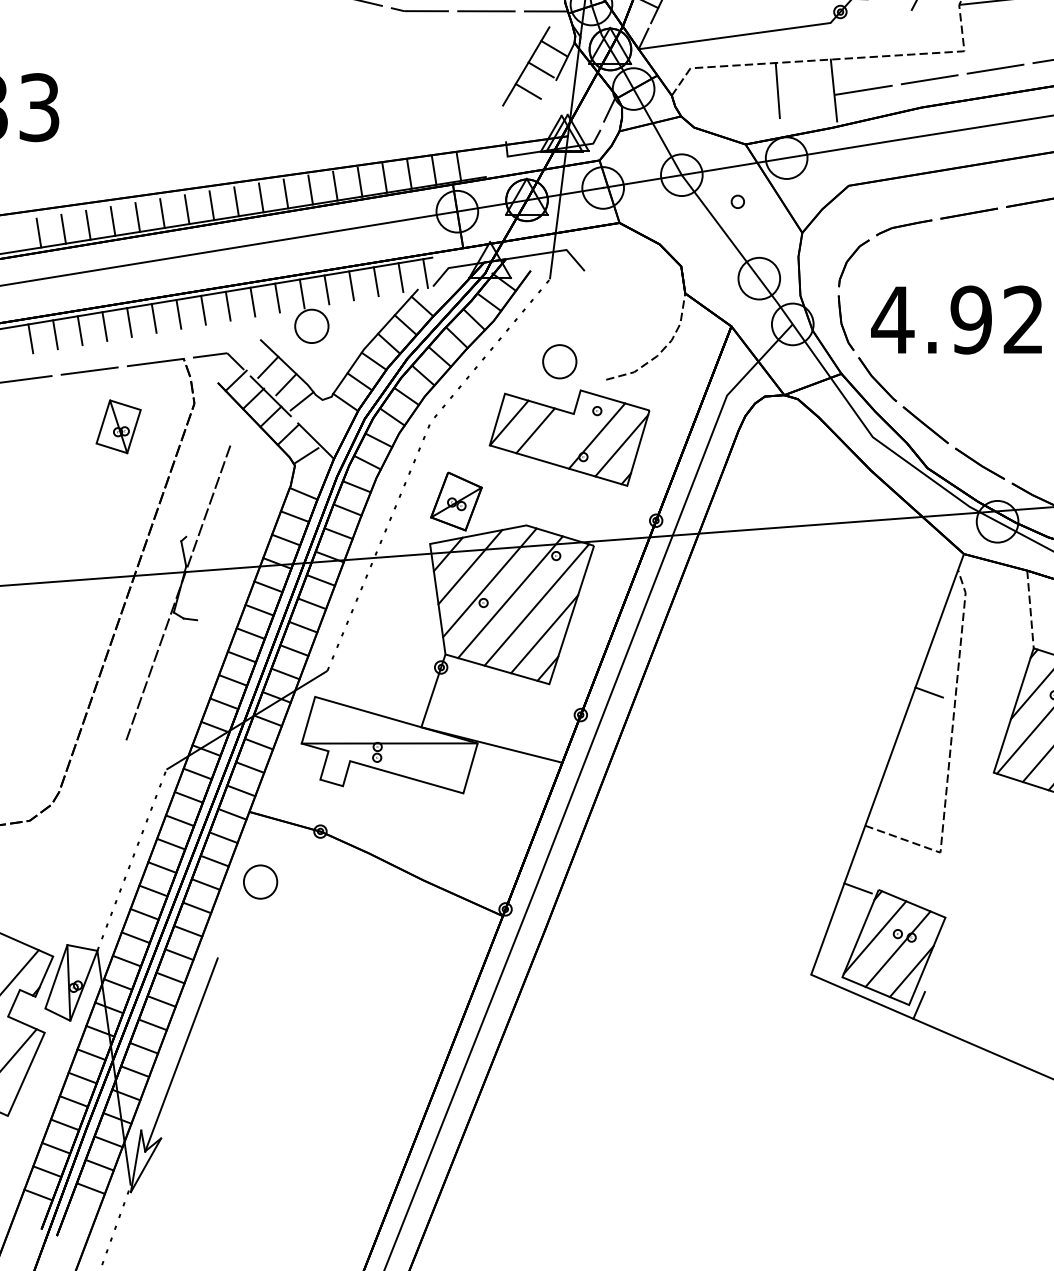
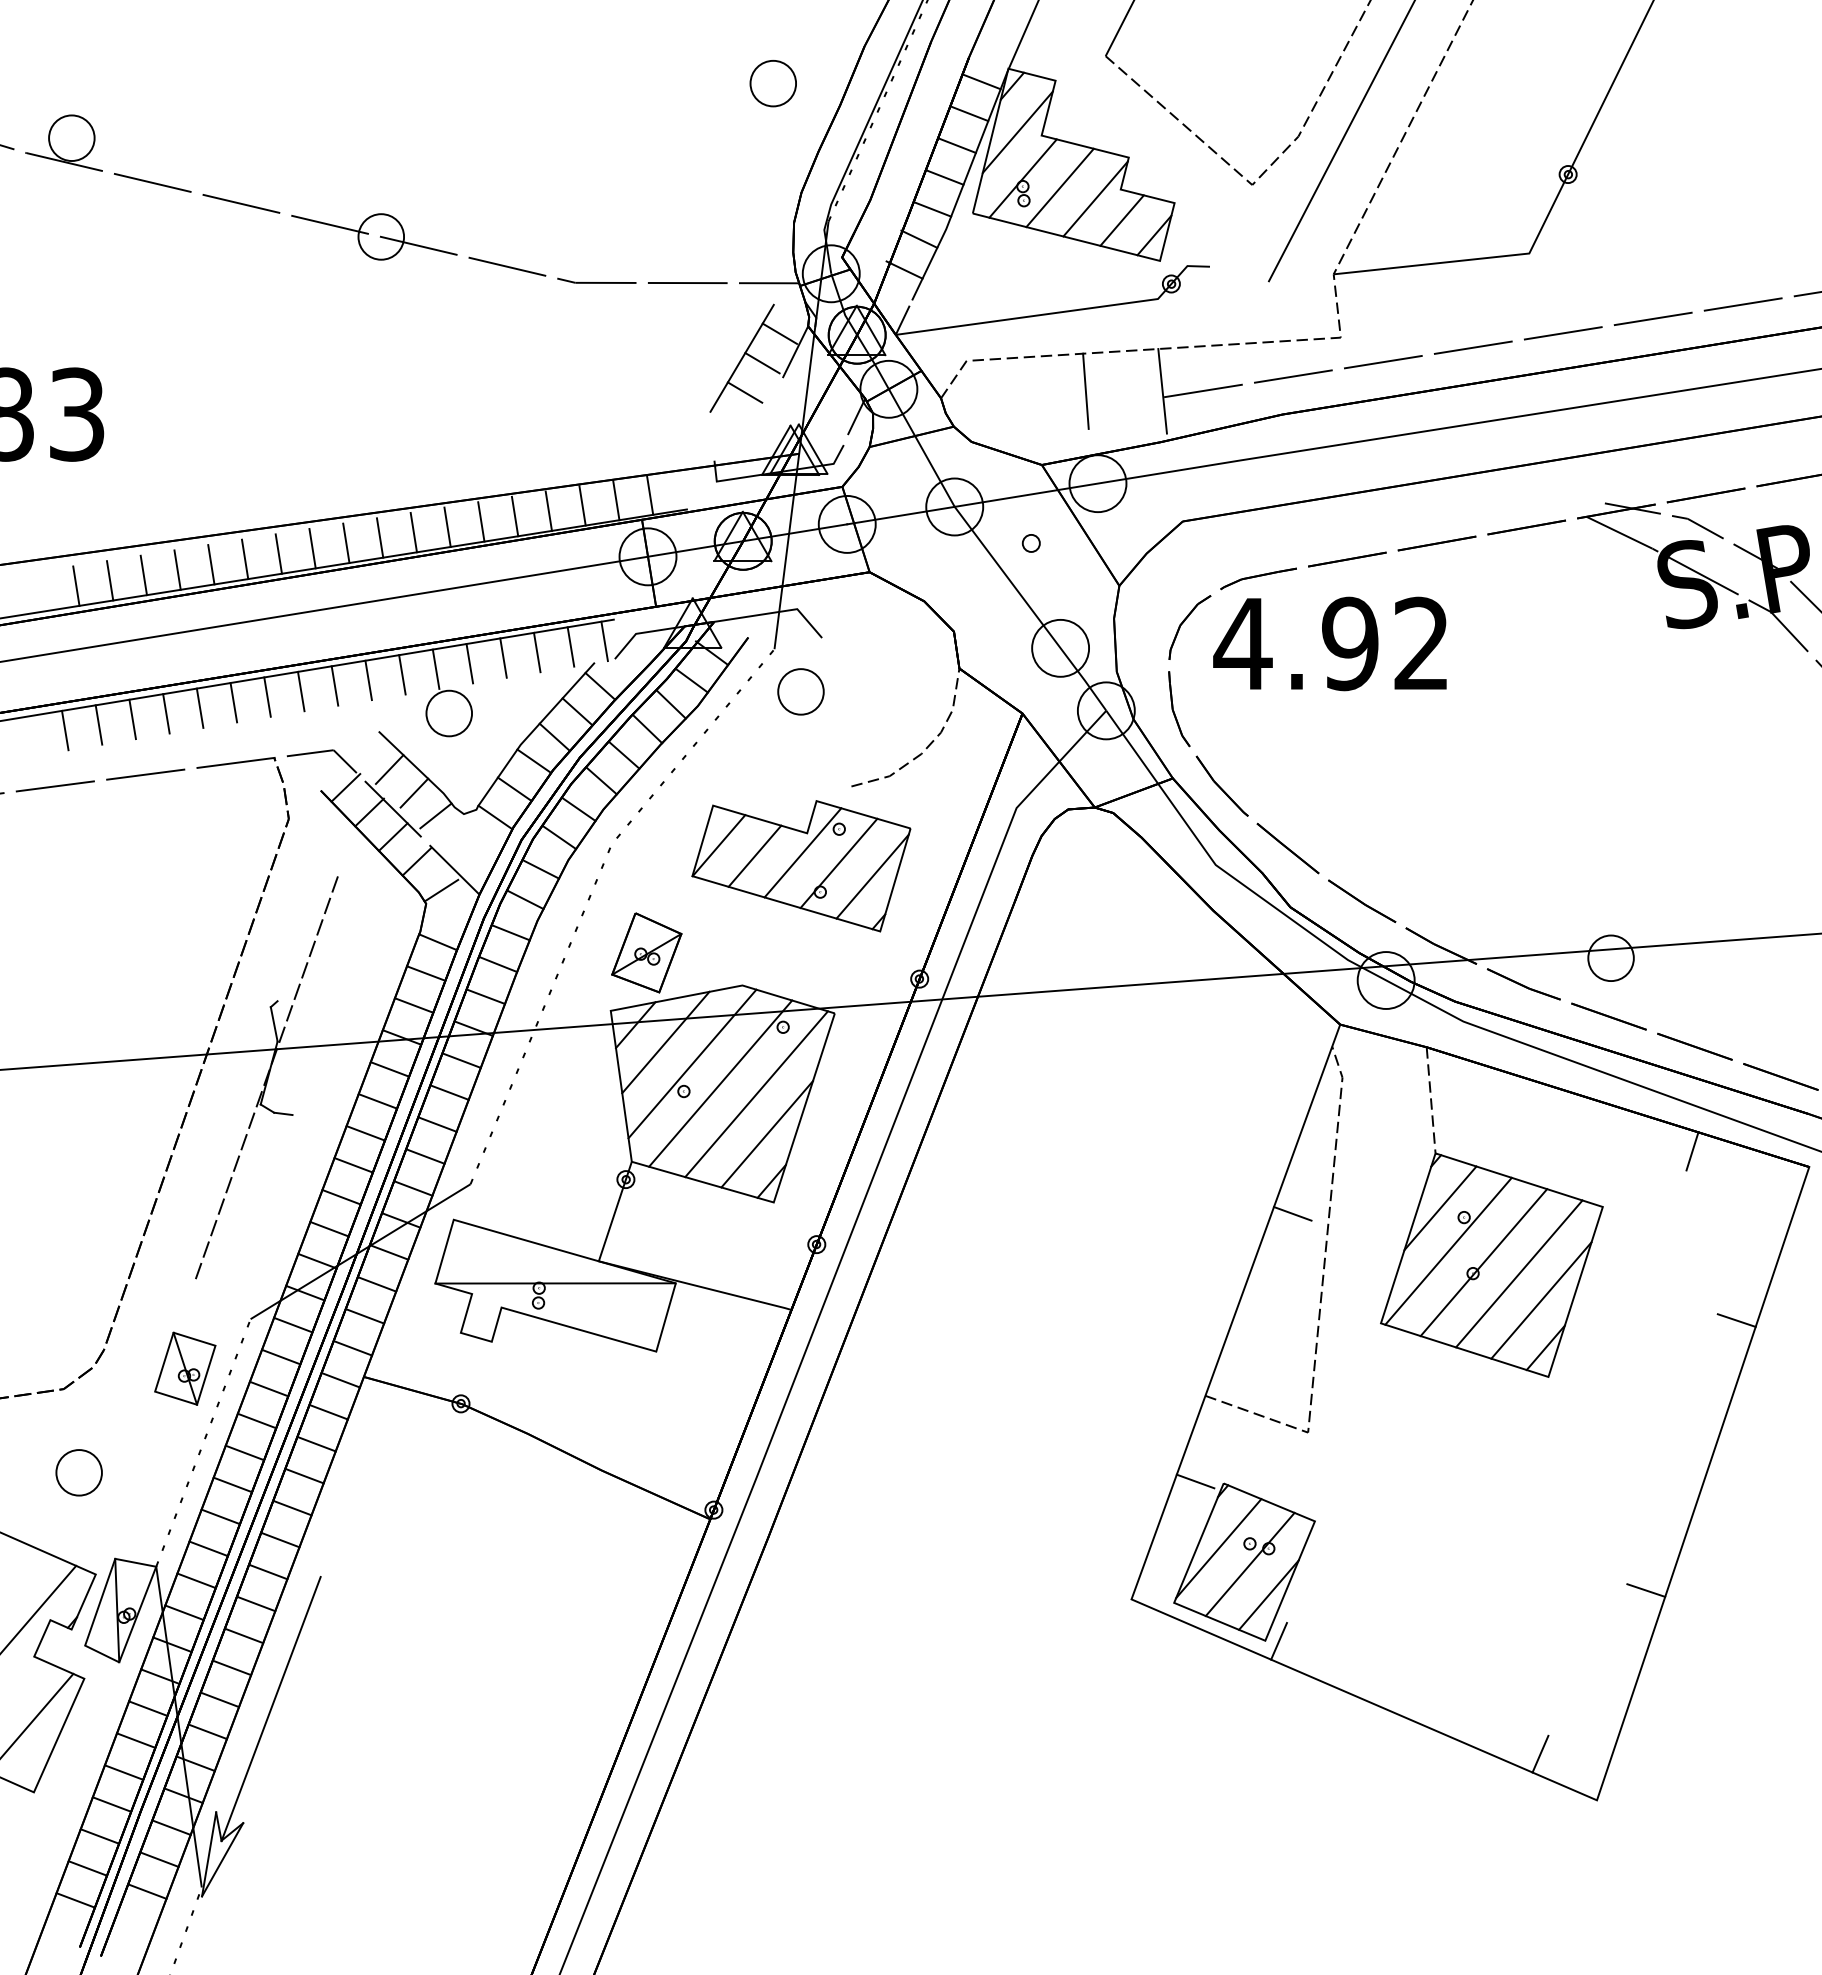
text: (956, 319) -> (1329, 643), moved
part: (559, 361) -> (800, 691), moved
part: (118, 426) -> (185, 1368), moved
line: (570, 428) -> (802, 852), added
part: (260, 881) -> (78, 1472), moved

